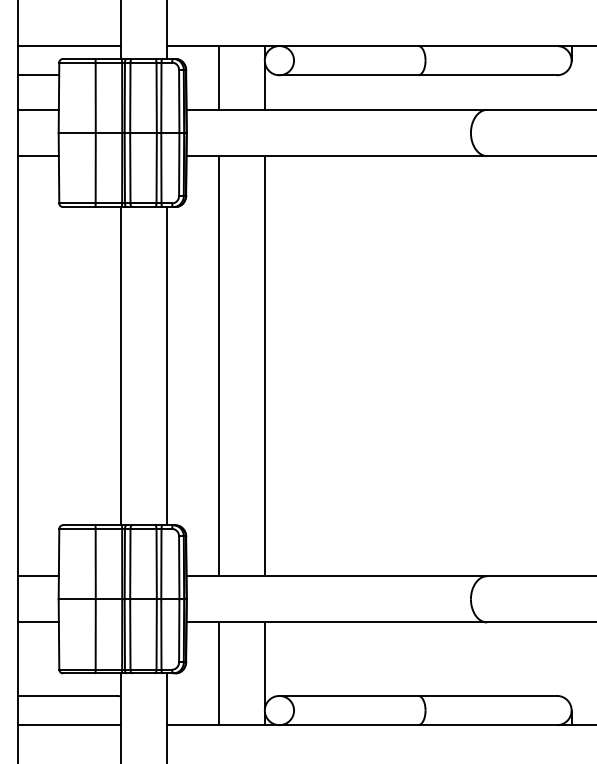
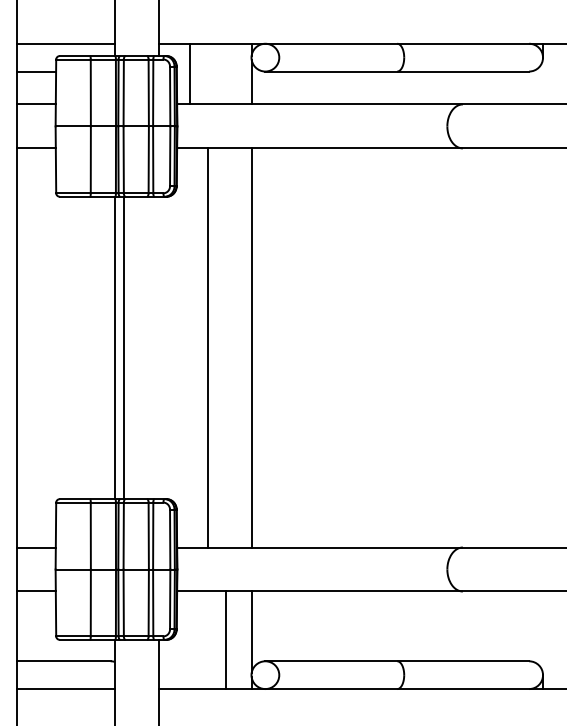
line: (218, 77) -> (189, 73), moved
line: (166, 366) -> (123, 348), moved
line: (218, 673) -> (225, 639), moved

